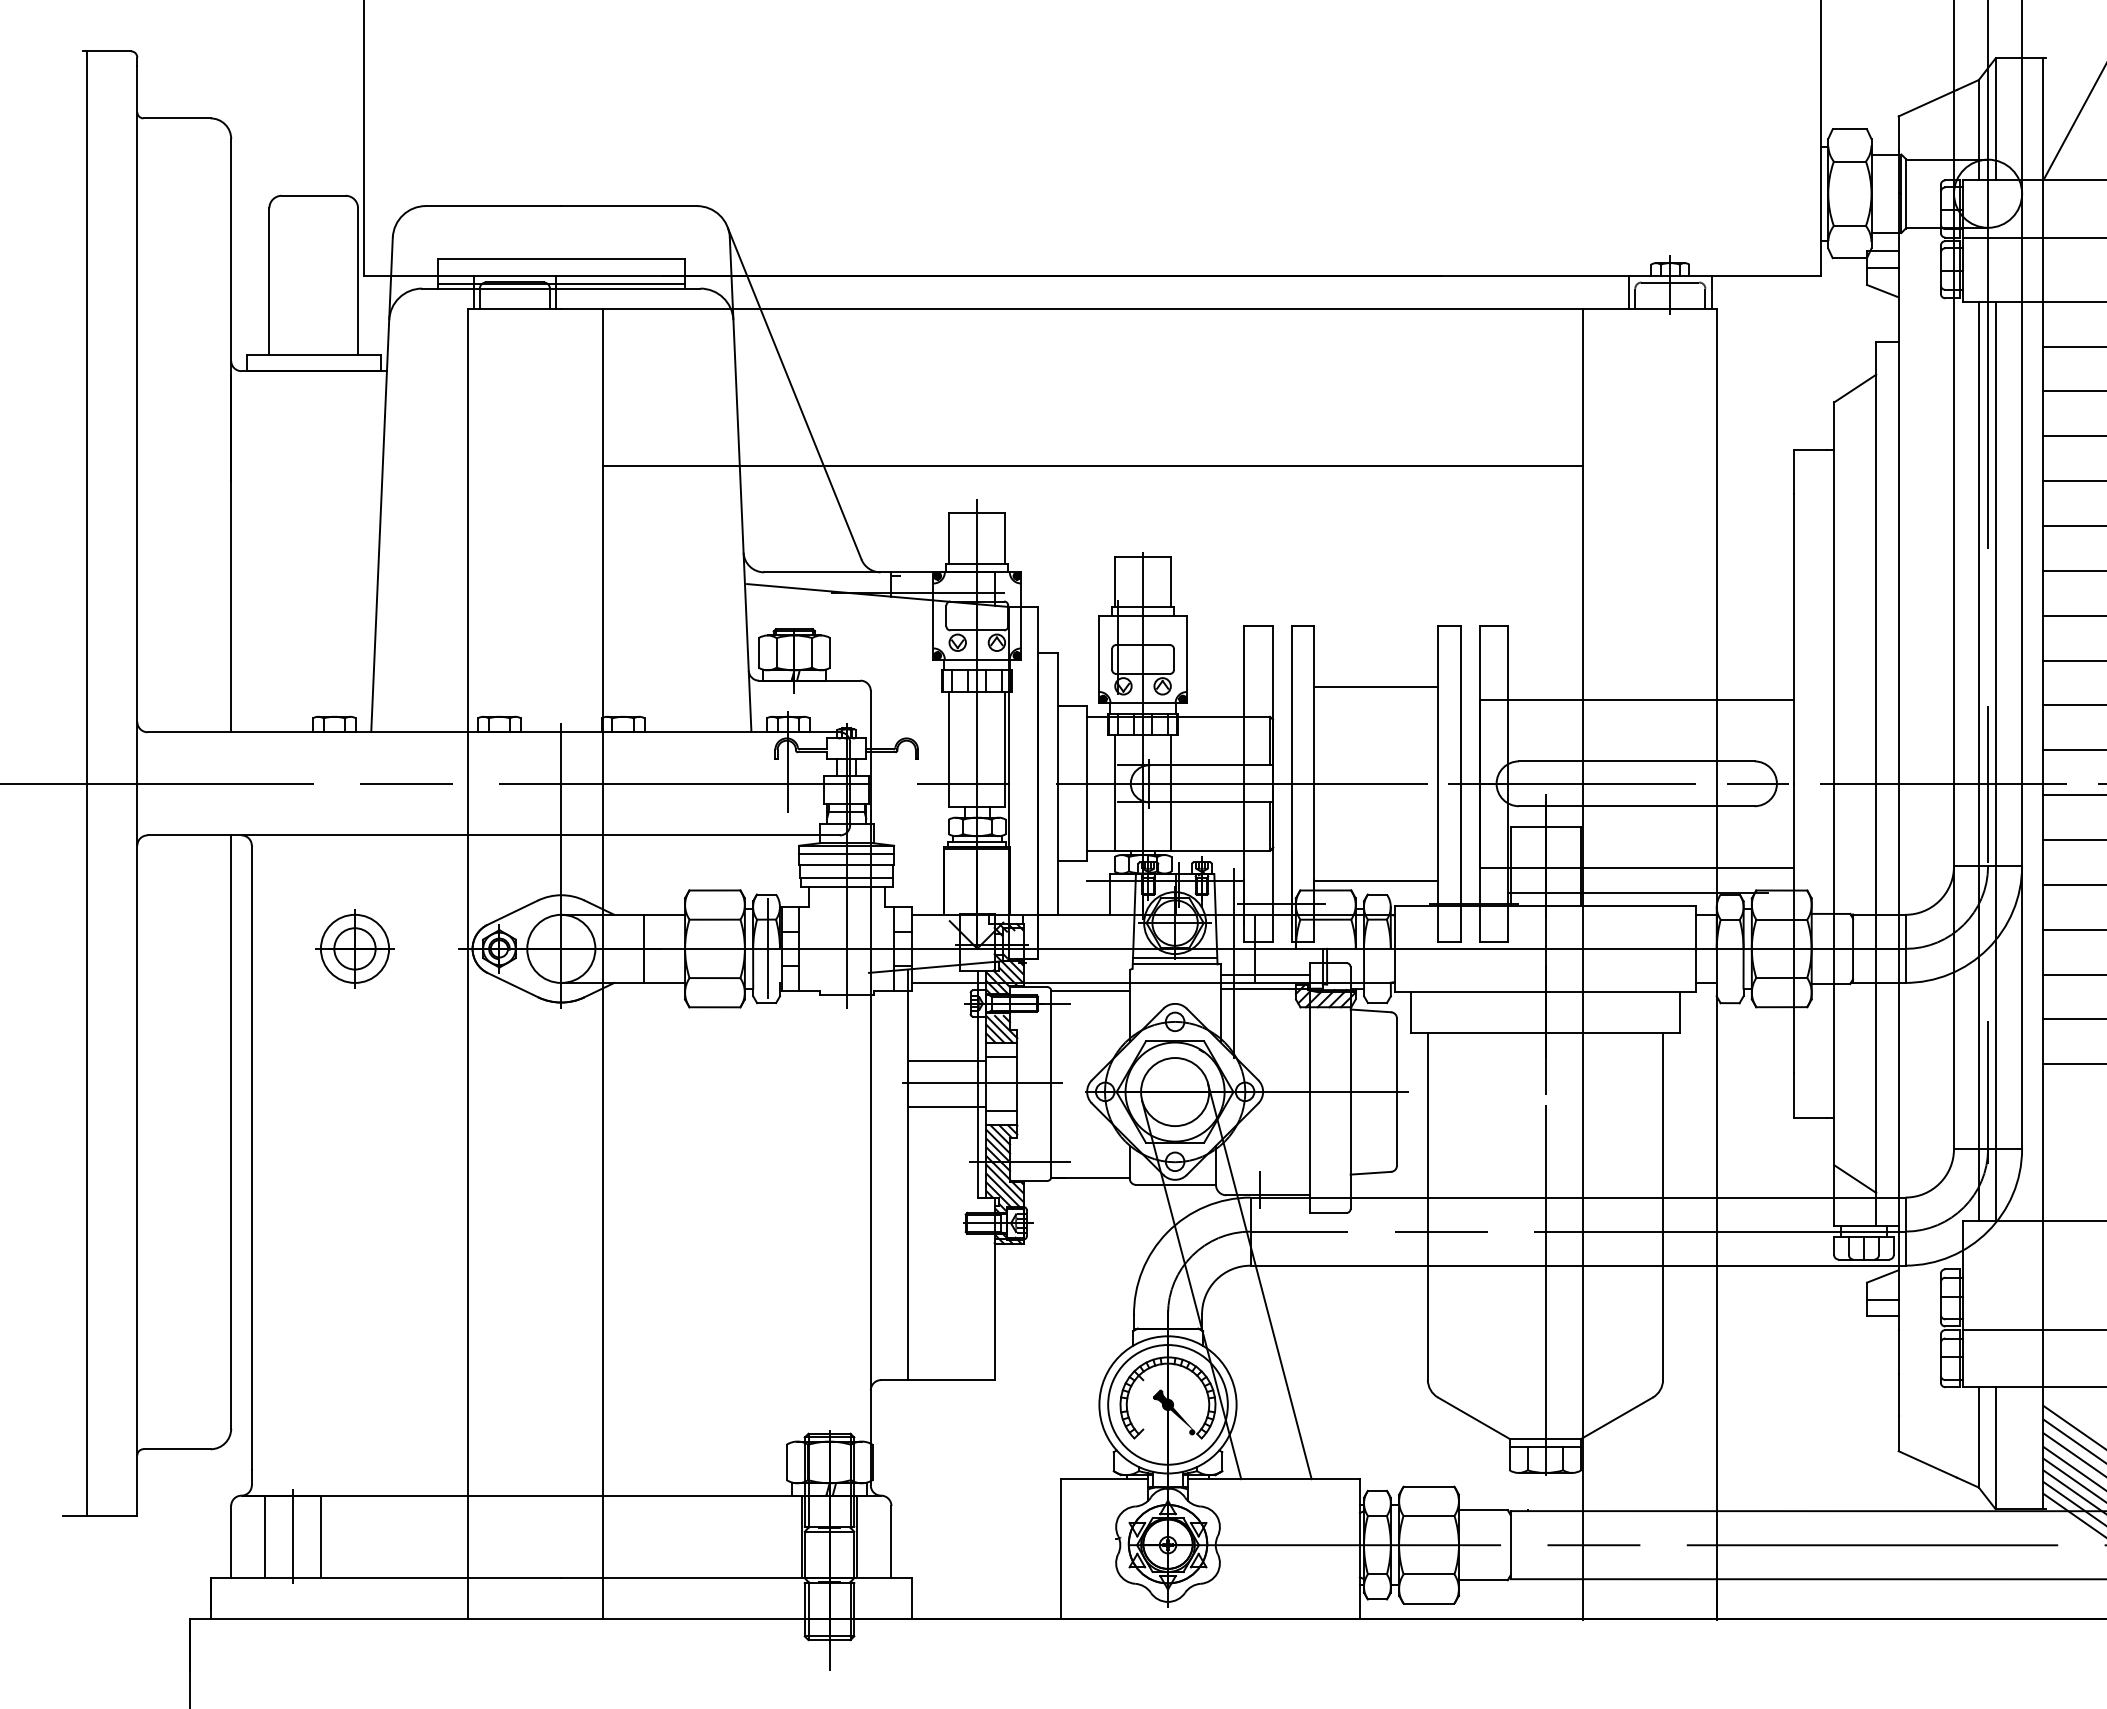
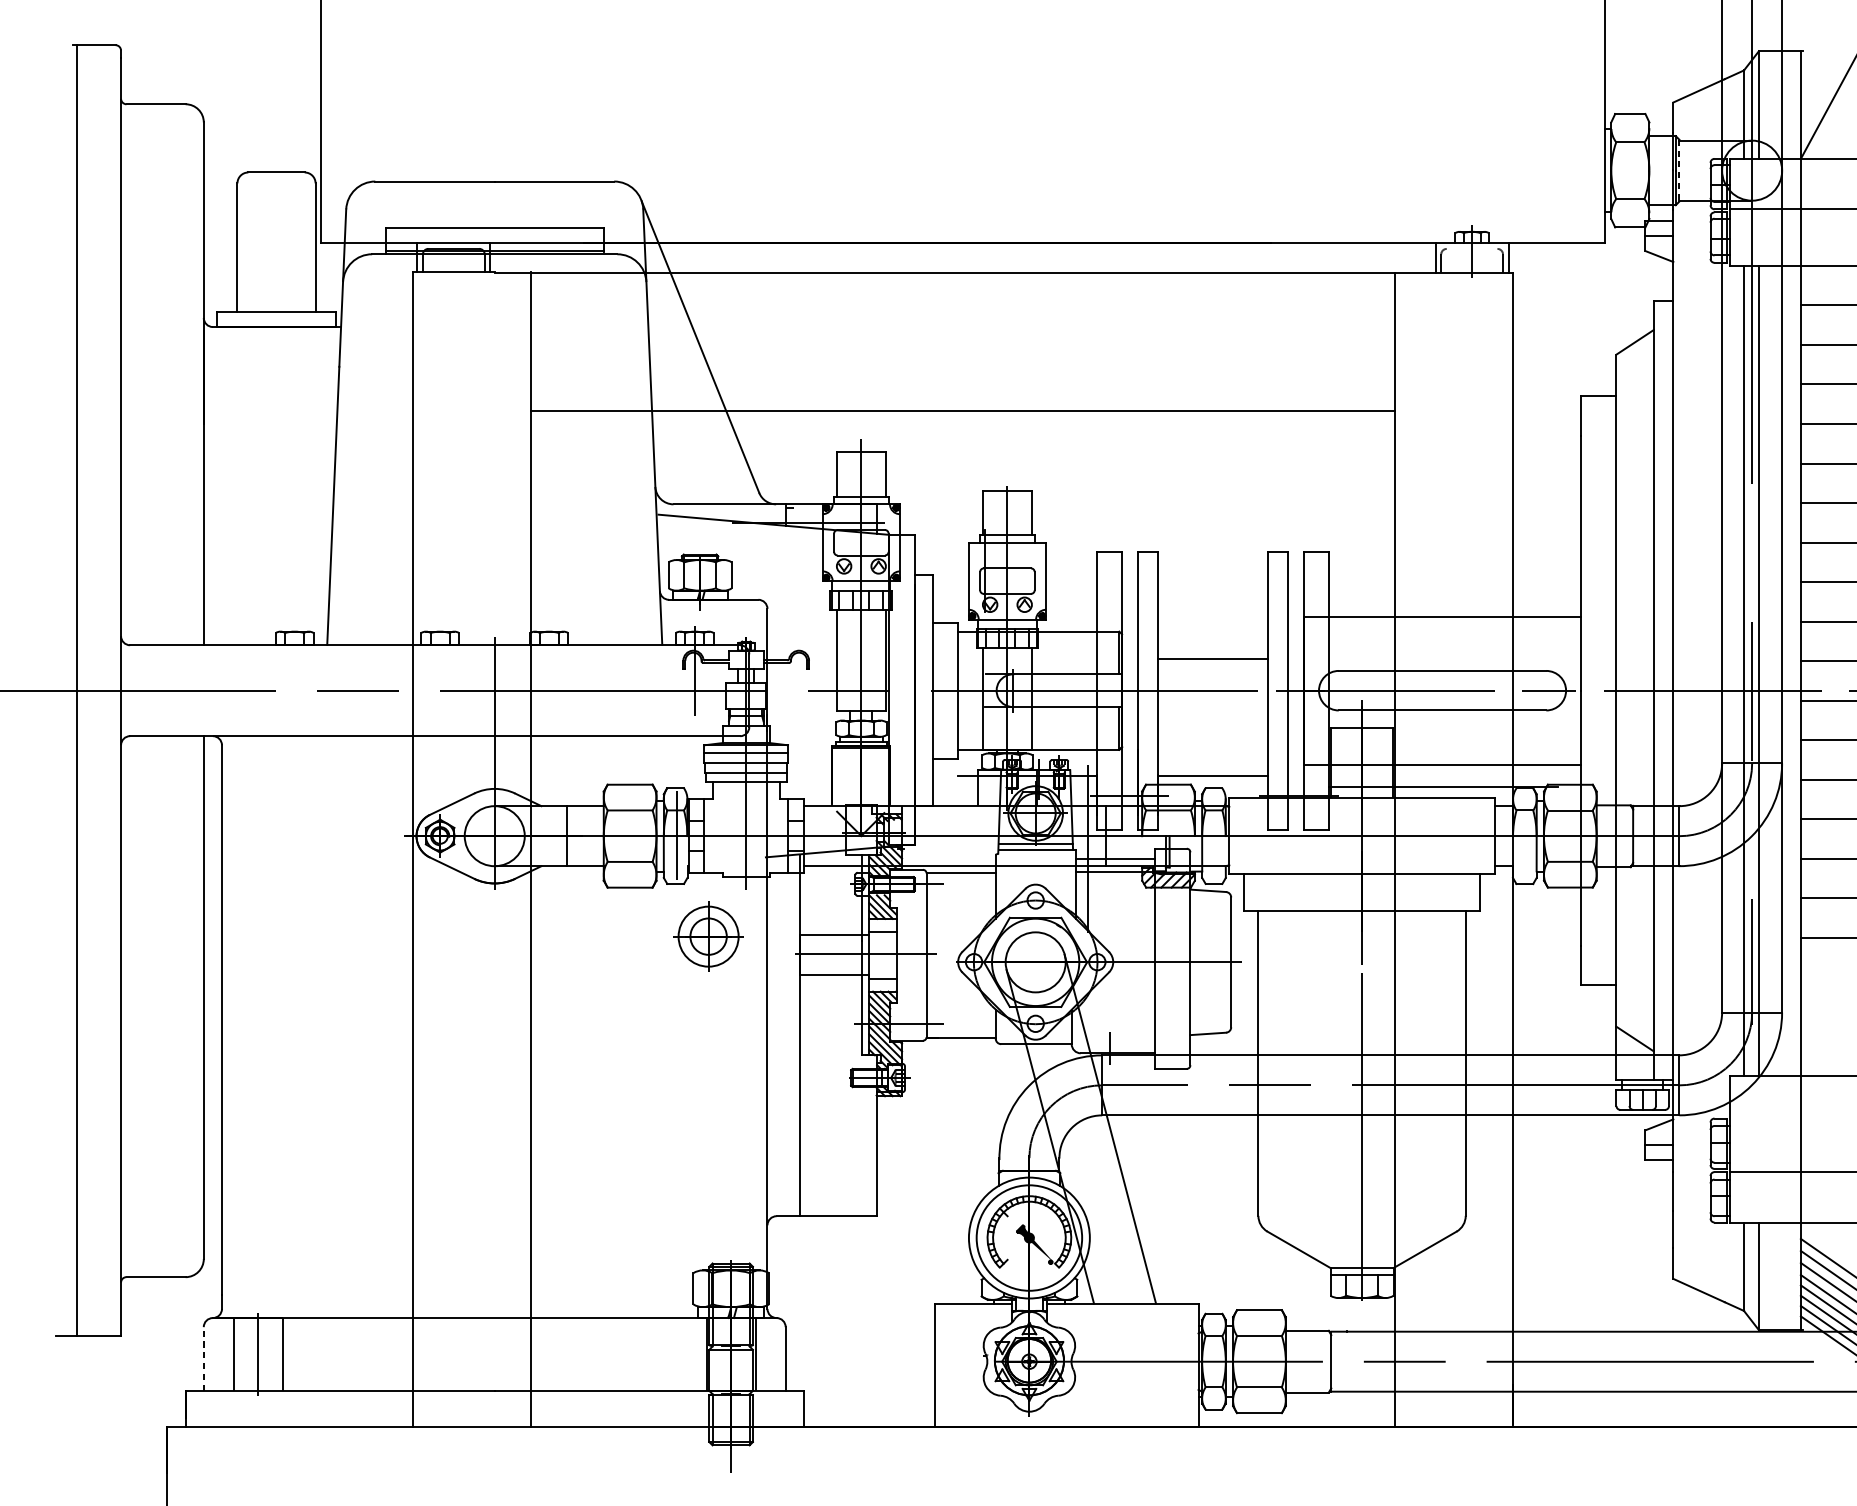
line: (1905, 194) -> (1679, 171), solid -> dashed
line: (1670, 282) -> (1472, 248), removed
line: (1376, 686) -> (1213, 658), moved
part: (354, 948) -> (708, 936), moved
line: (231, 1541) -> (204, 1358), solid -> dashed

